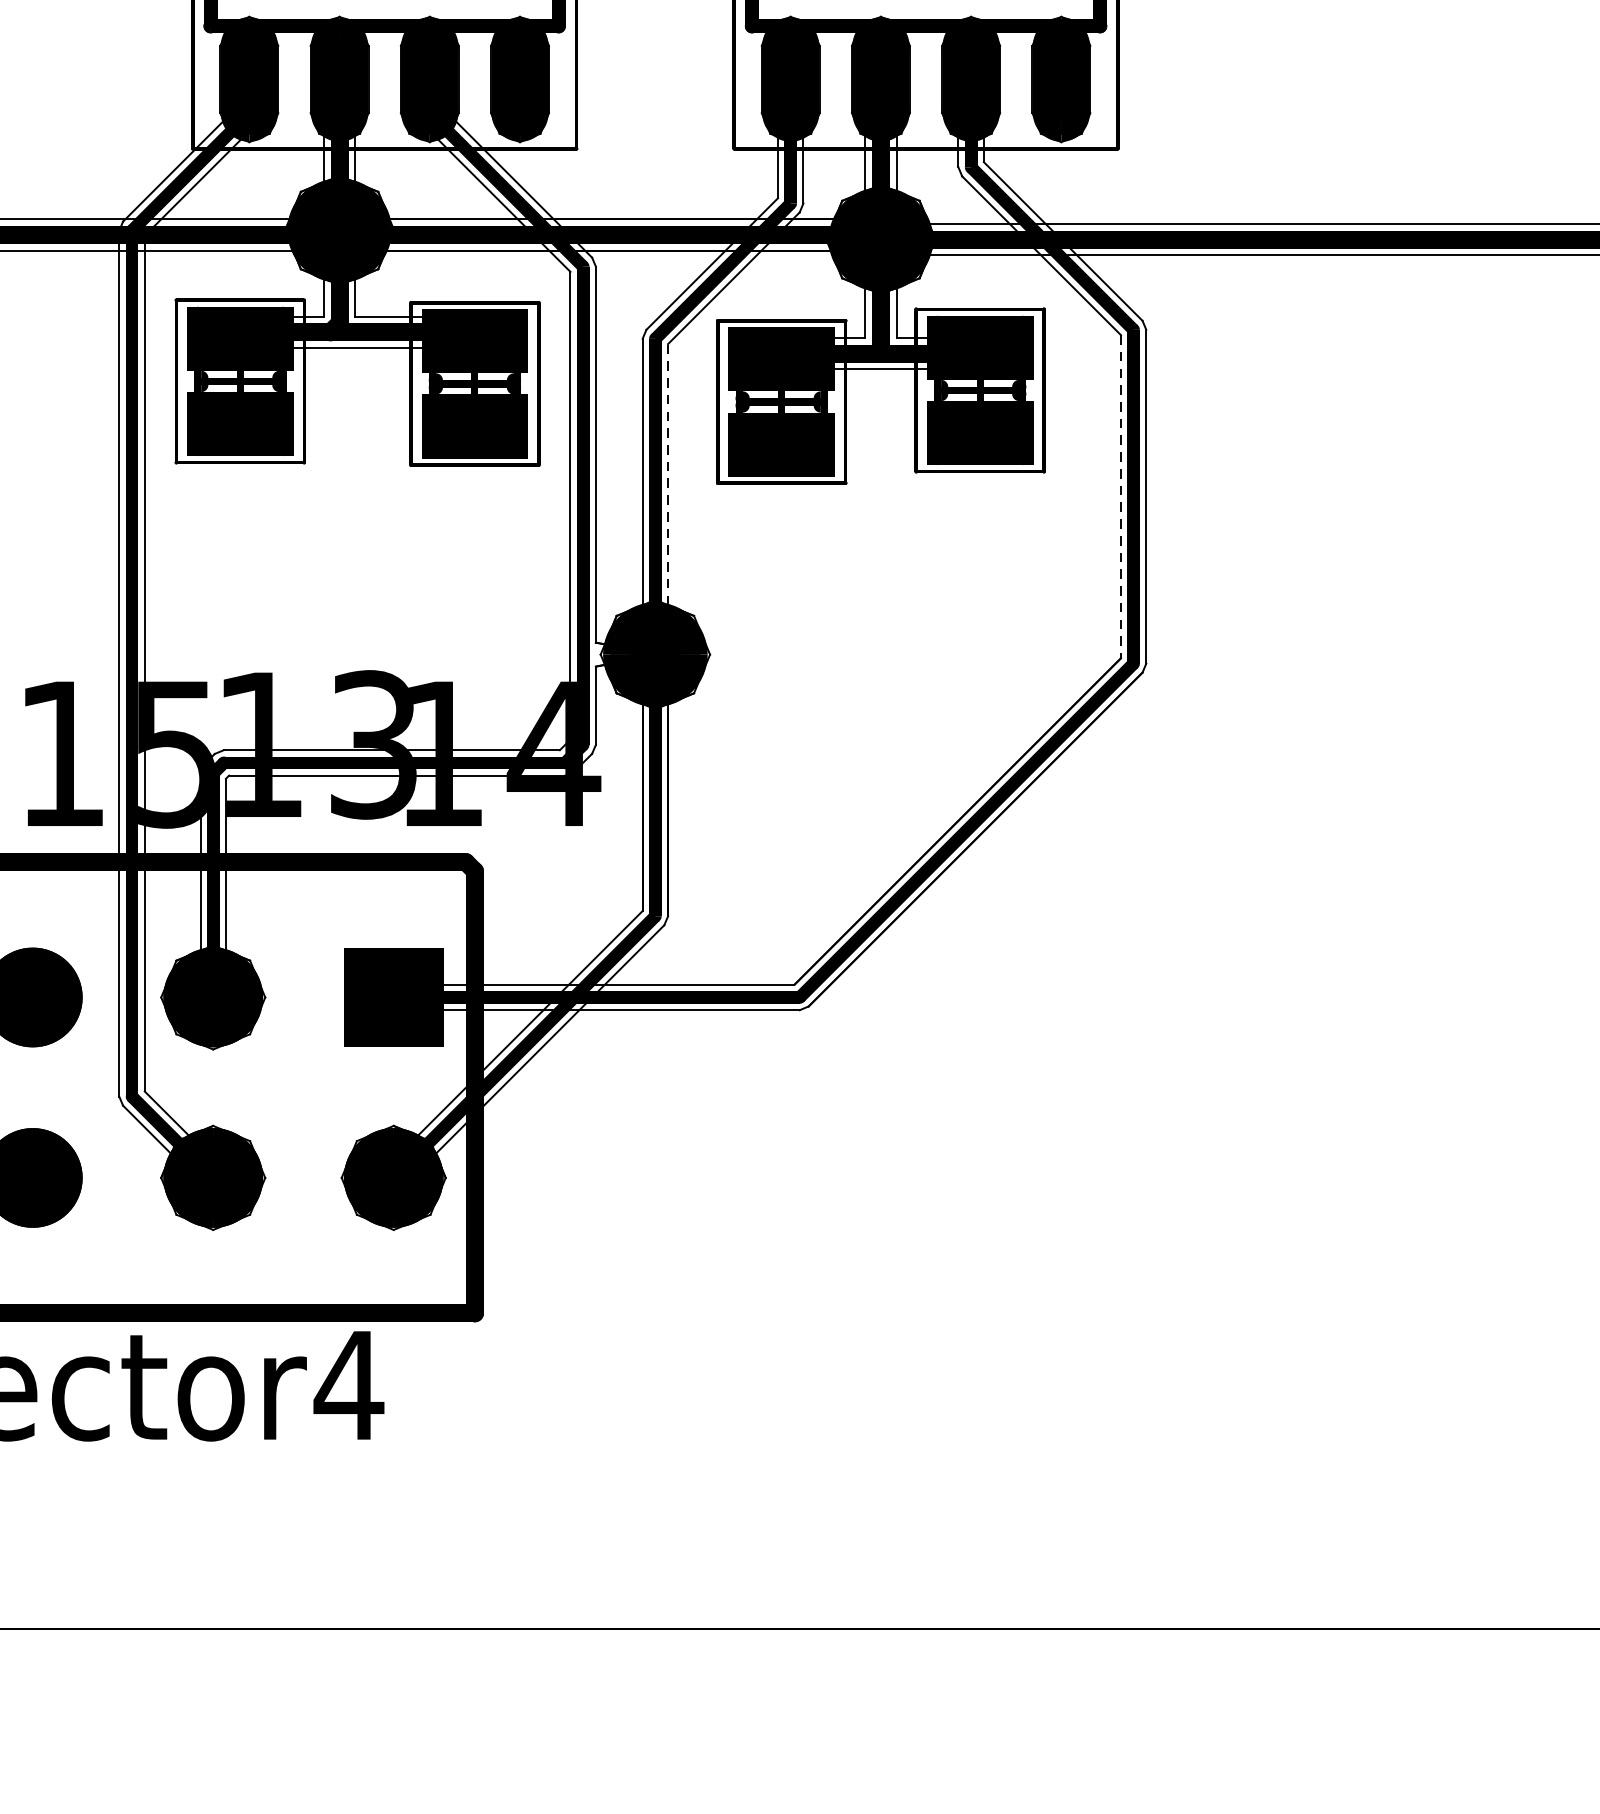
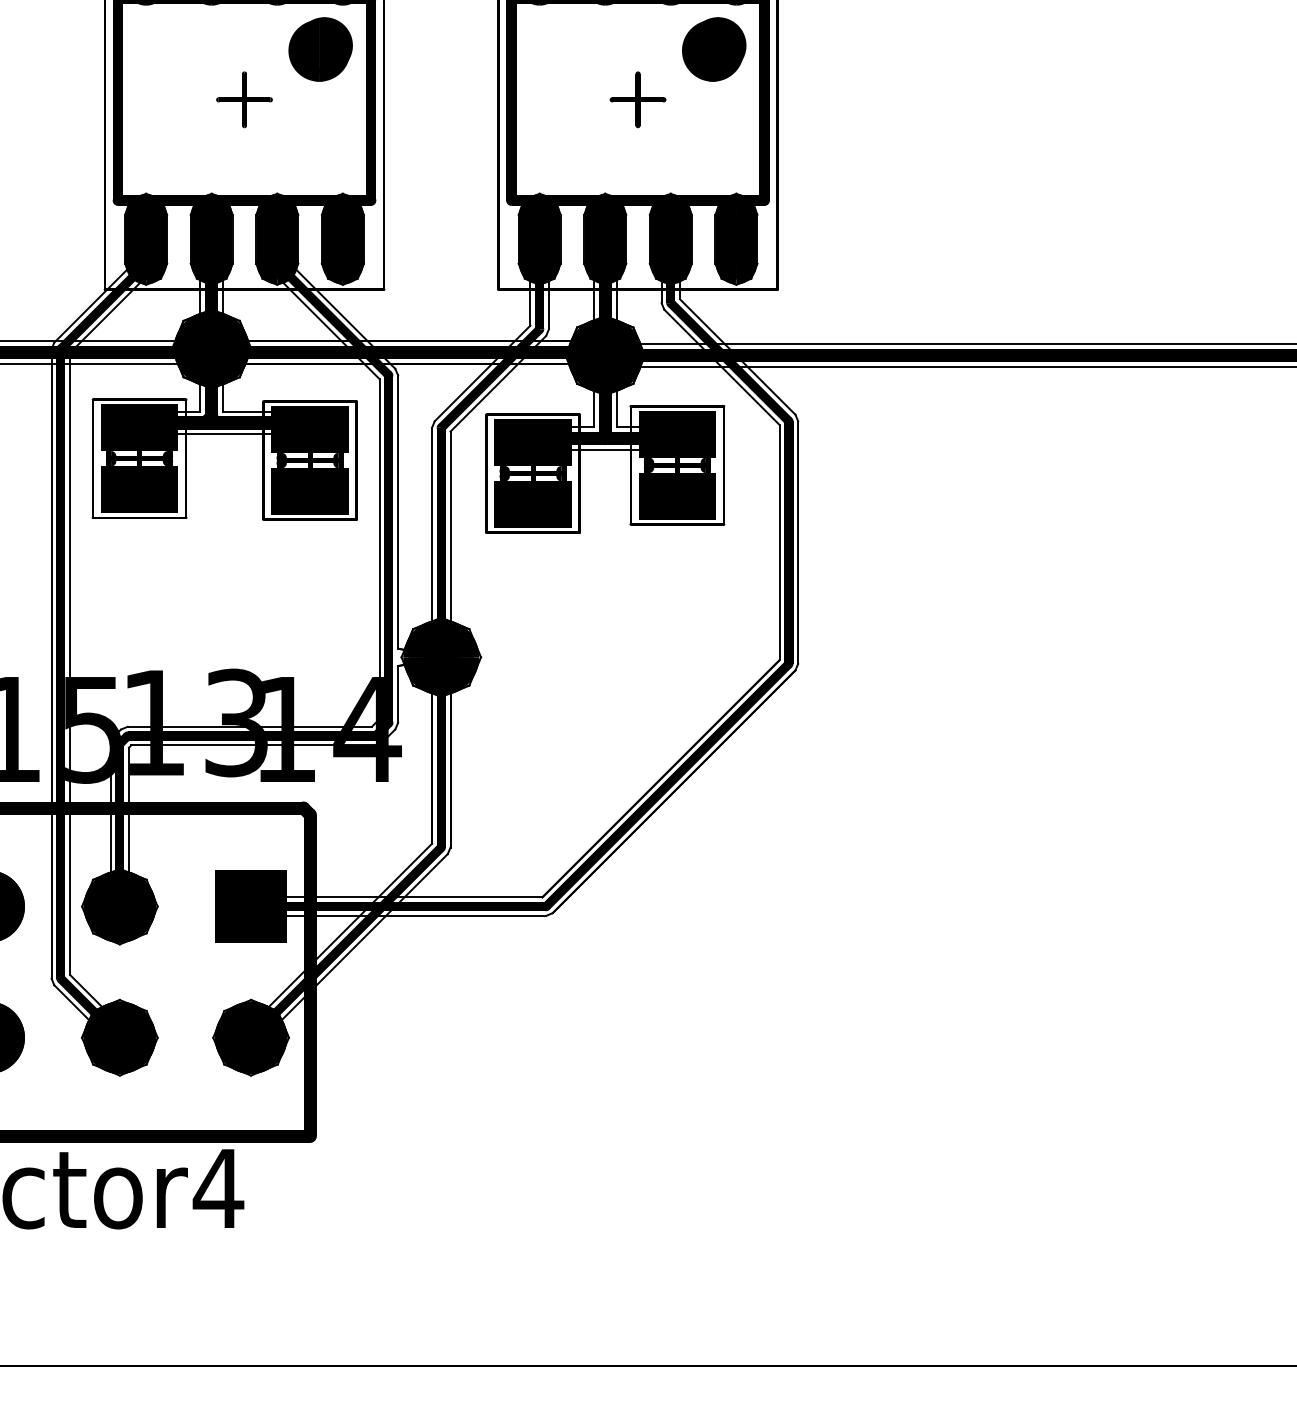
line: (668, 474) -> (450, 526), dashed -> solid
line: (1120, 496) -> (779, 542), dashed -> solid

